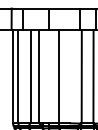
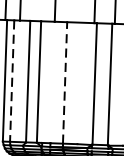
line: (18, 76) -> (12, 80), solid -> dashed
line: (59, 76) -> (65, 82), solid -> dashed

